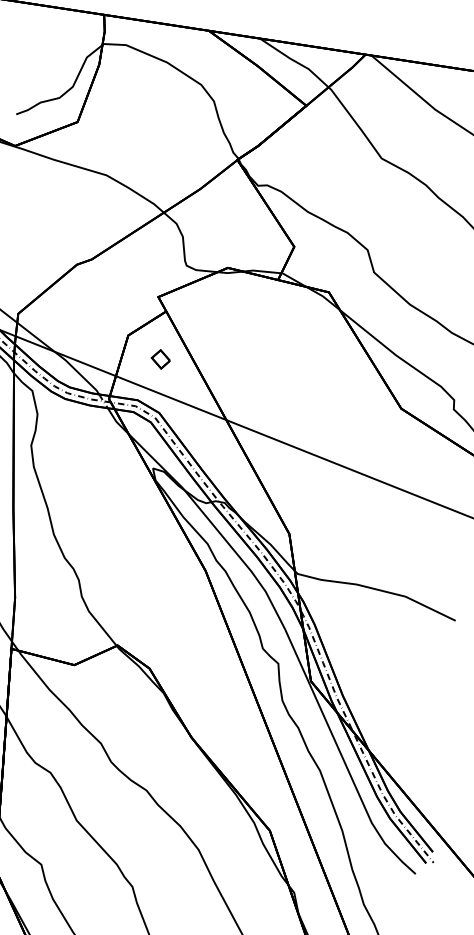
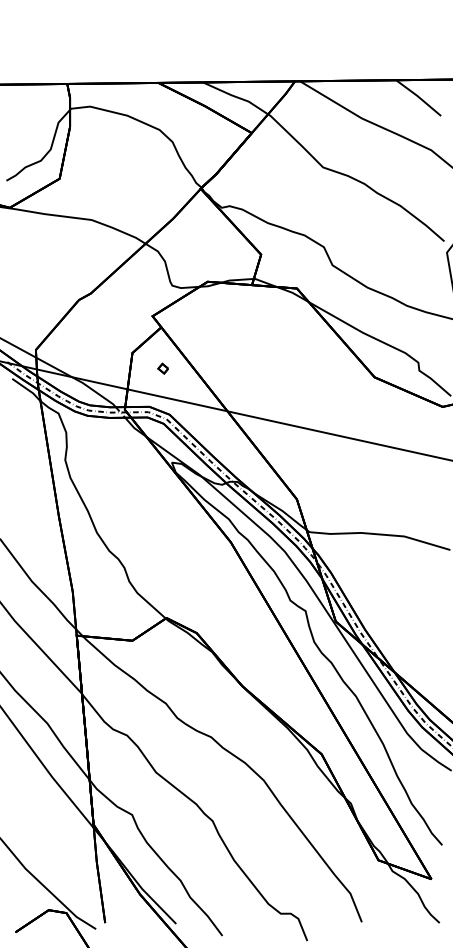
part: (159, 358) -> (162, 368), size x0.62

